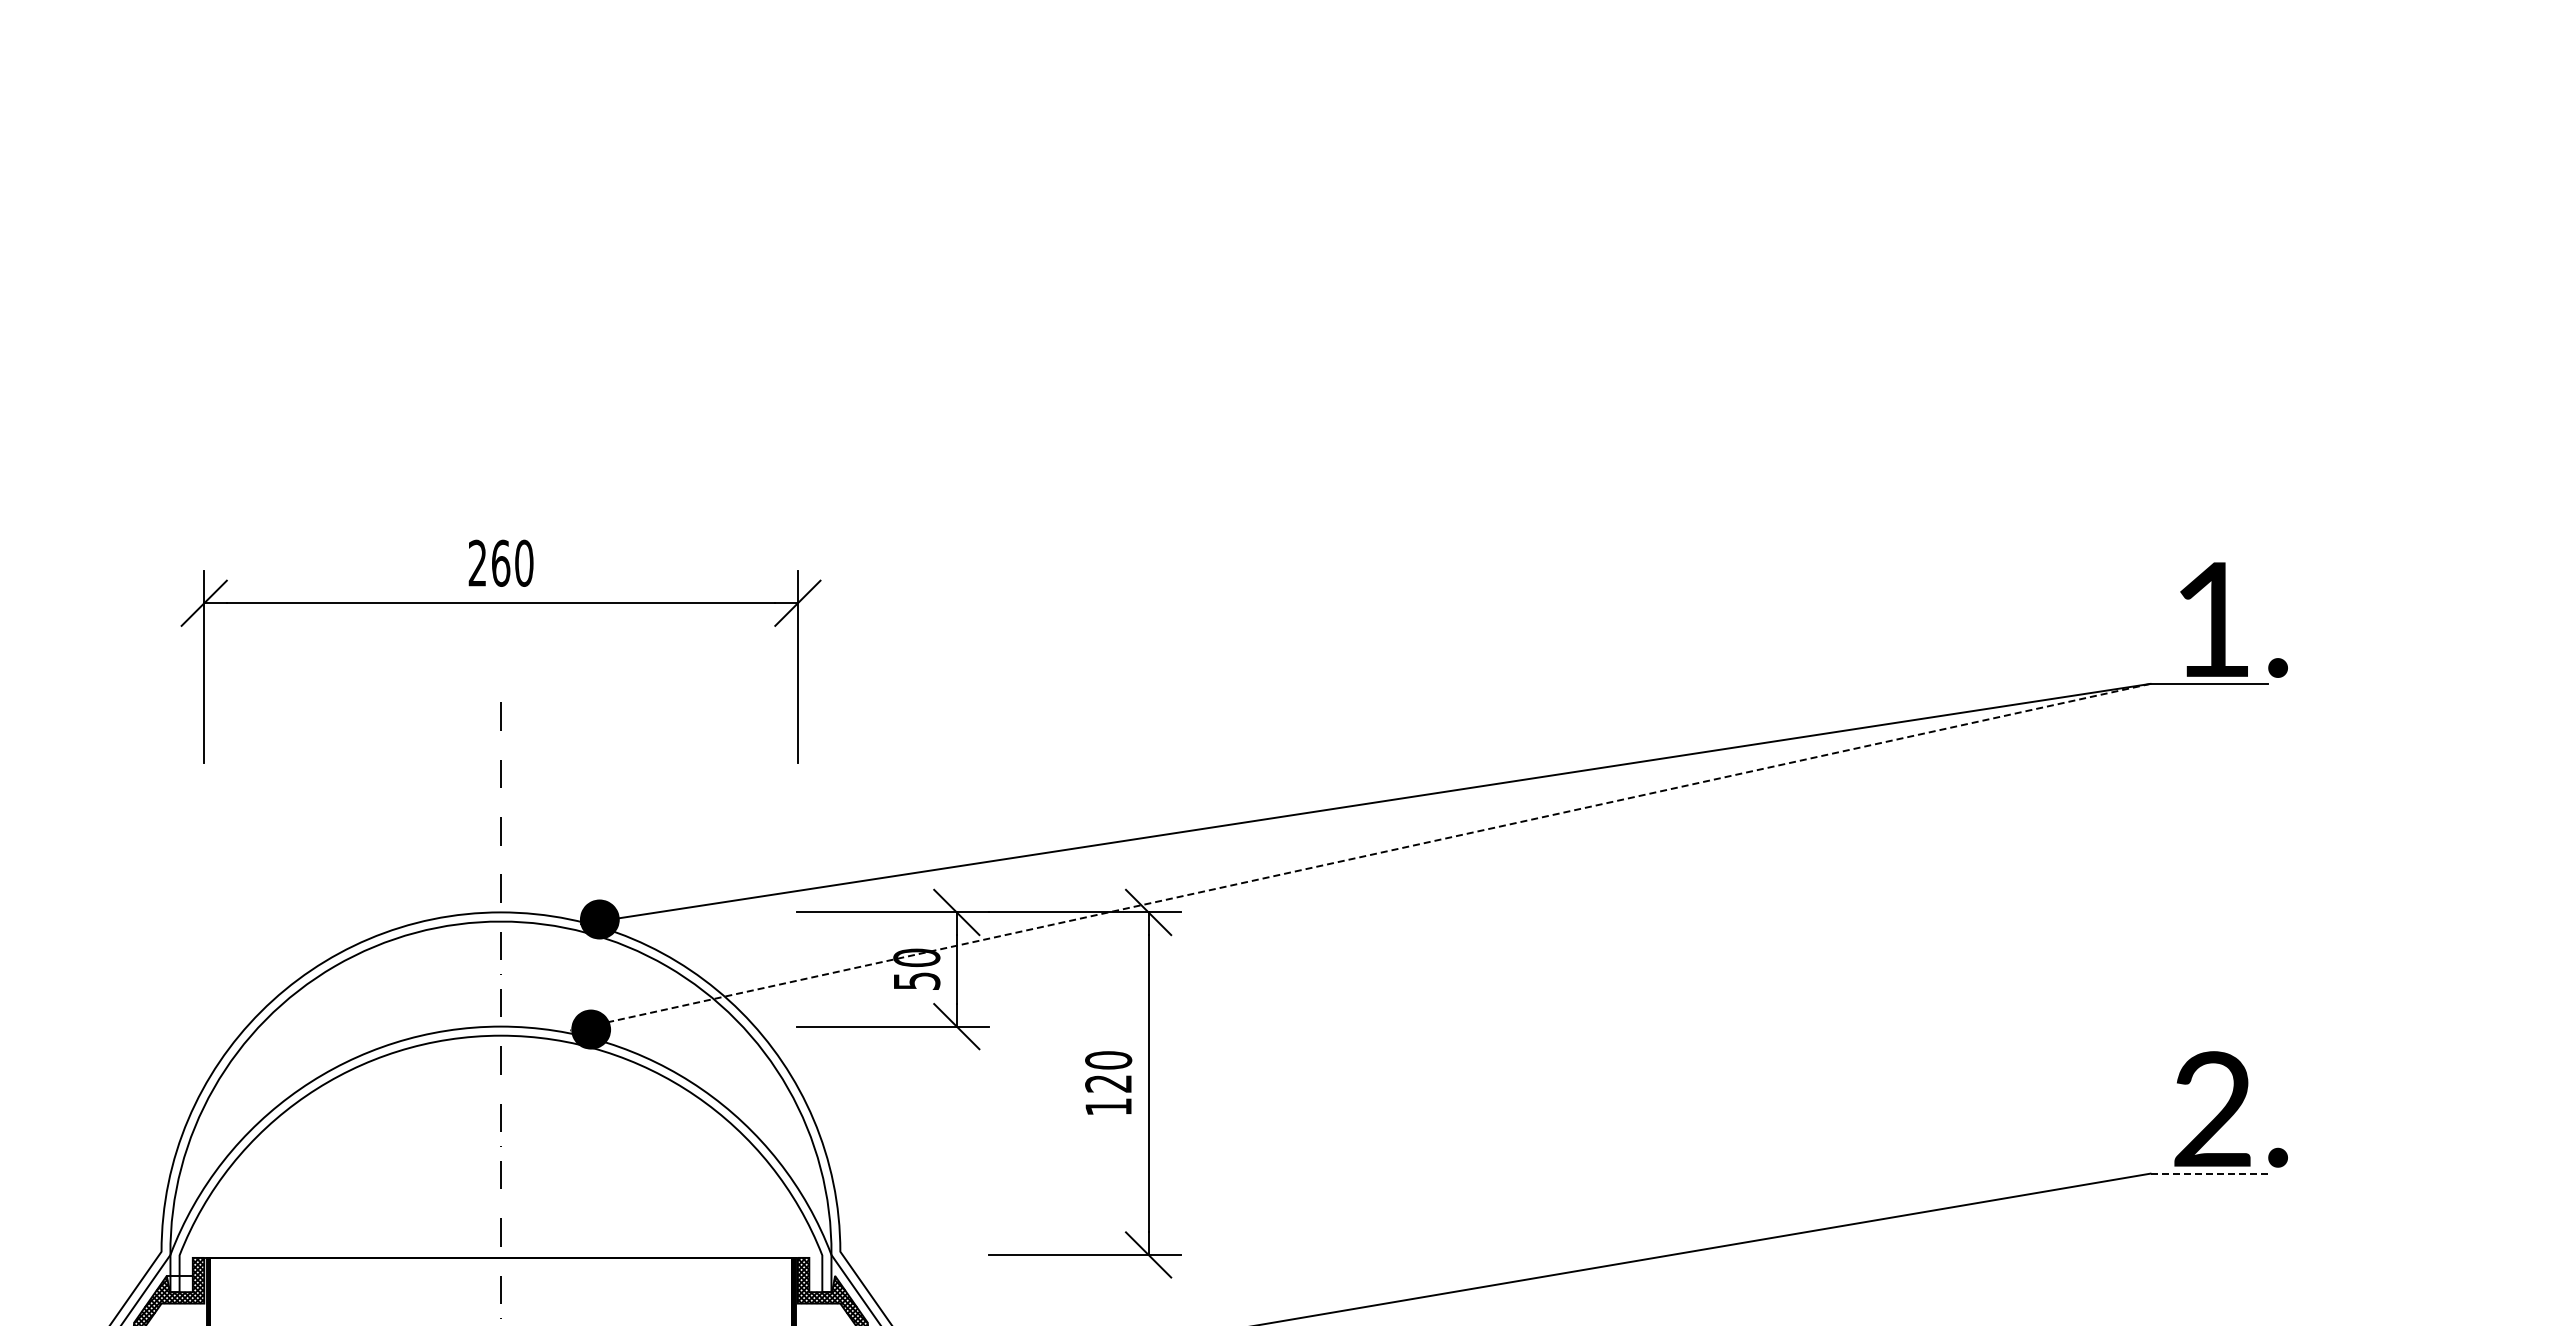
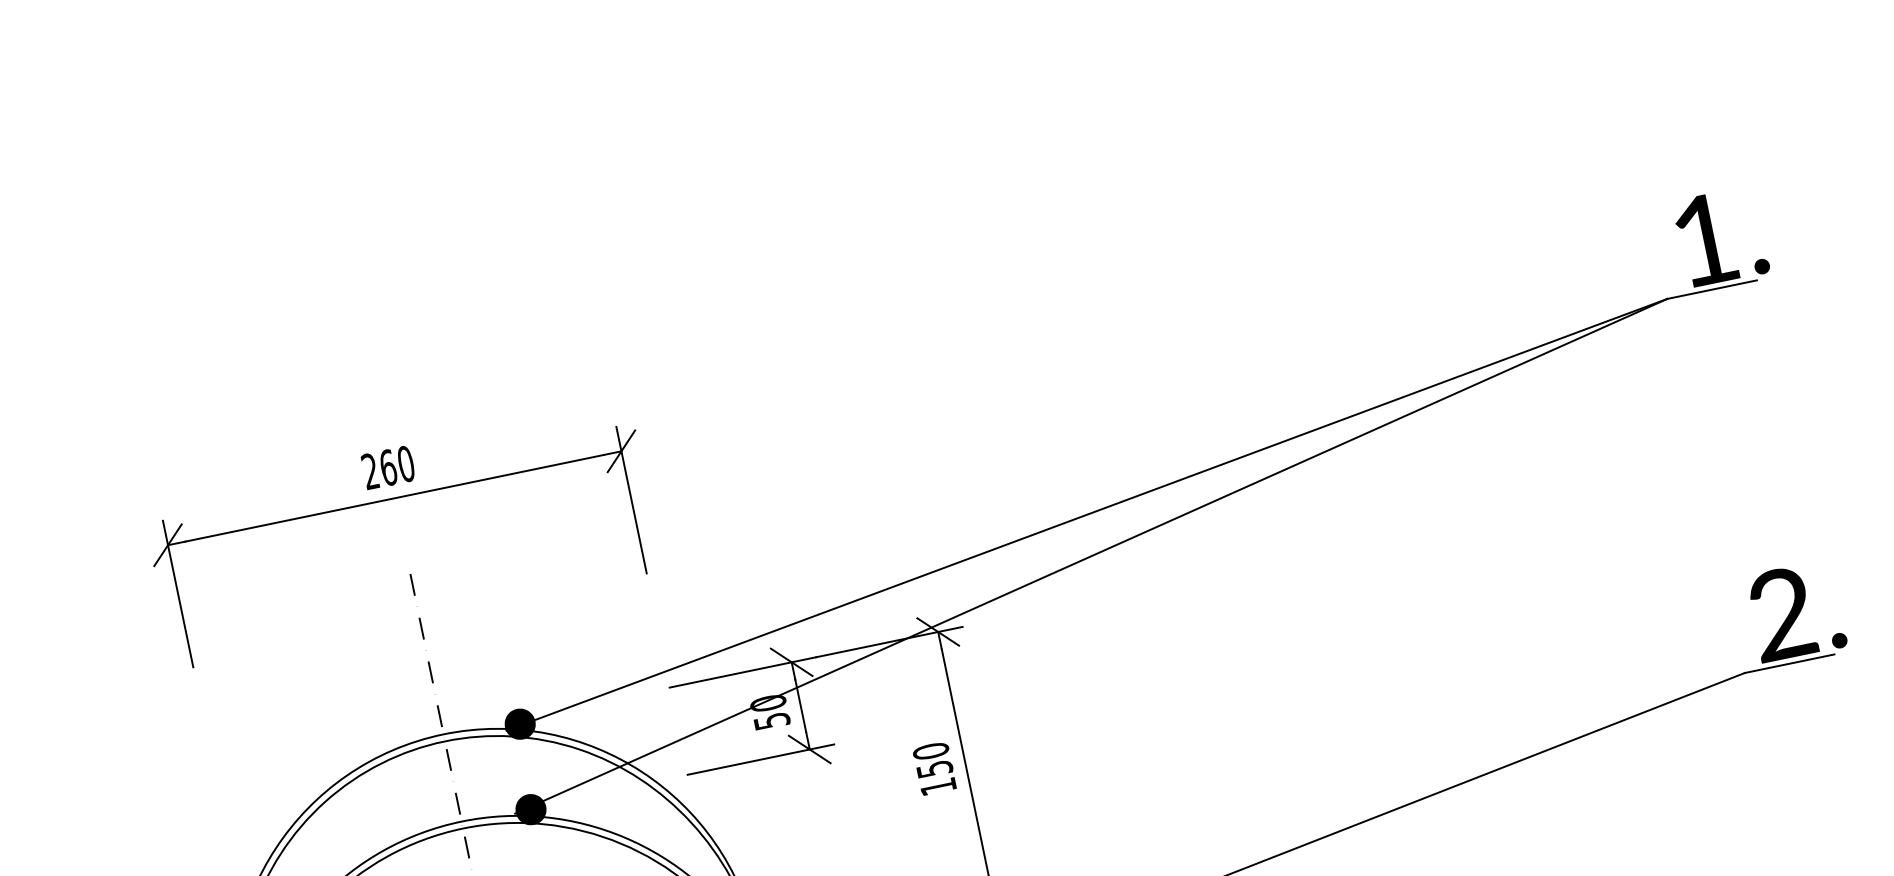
line: (1360, 857) -> (1091, 556), dashed -> solid
text: (1108, 1083) -> (934, 768), 120 -> 150
line: (2209, 1173) -> (1789, 663), dashed -> solid

